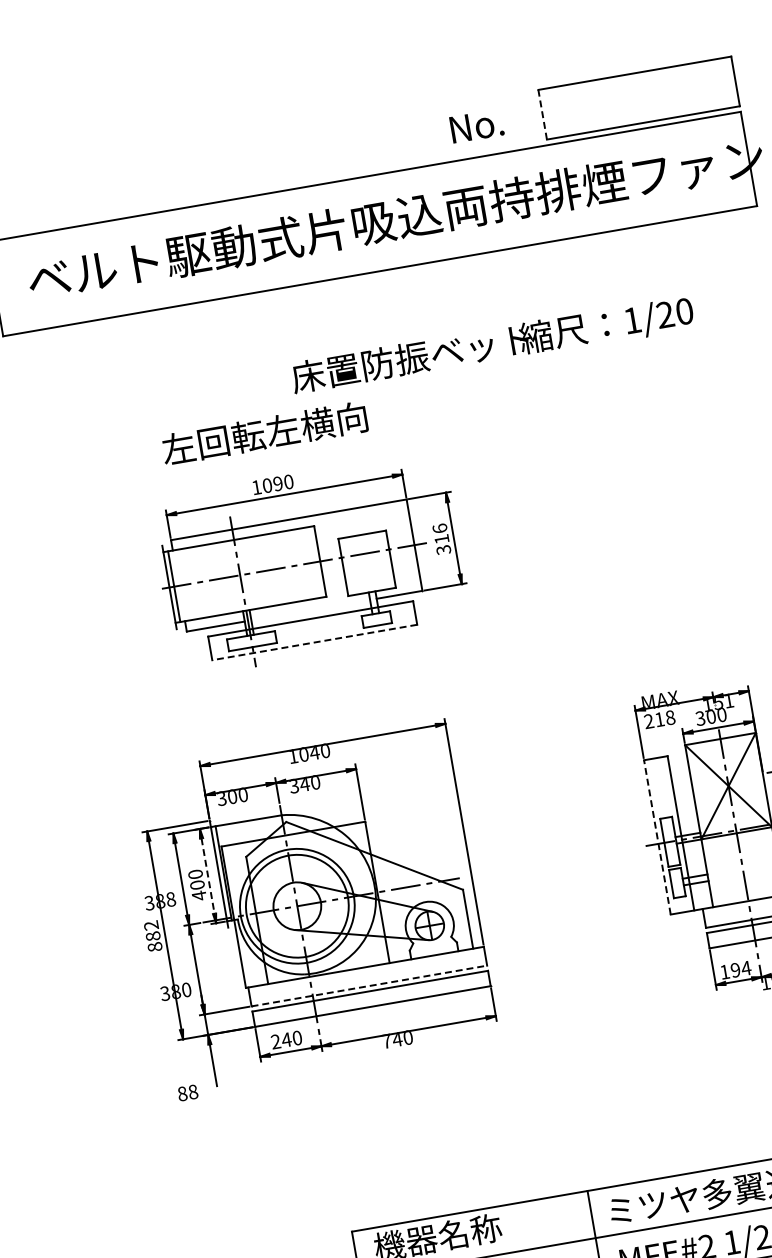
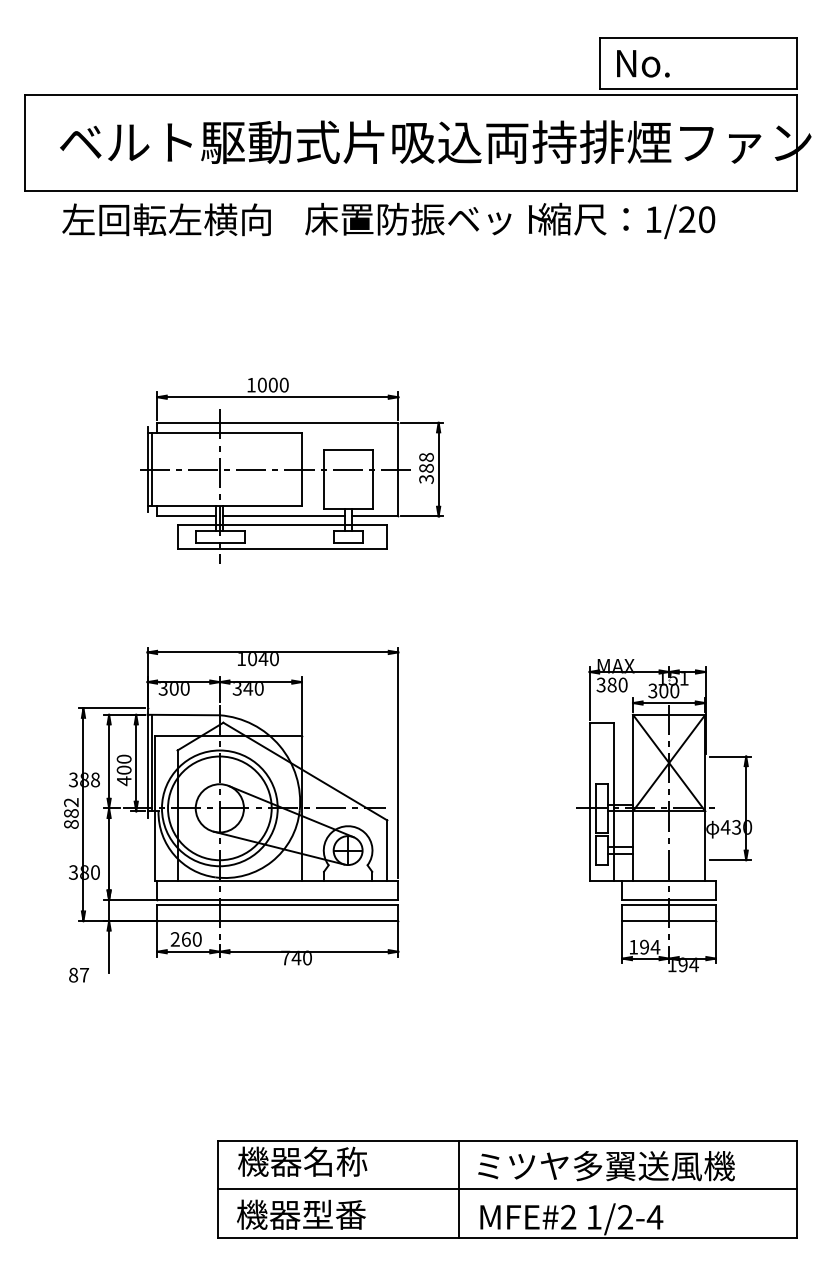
line: (542, 114) -> (599, 63), dashed -> solid
text: (477, 125) -> (643, 63), moved
text: (492, 345) -> (510, 220), moved
text: (264, 433) -> (166, 219), moved
text: (277, 483) -> (272, 384), 1090 -> 1000
text: (440, 533) -> (426, 462), 316 -> 388
line: (310, 610) -> (283, 516), added
line: (314, 642) -> (282, 549), dashed -> solid
text: (659, 719) -> (611, 684), 218 -> 380
line: (657, 837) -> (589, 801), dashed -> solid
line: (208, 876) -> (136, 763), dashed -> solid
line: (369, 986) -> (277, 900), dashed -> solid
text: (286, 1039) -> (186, 939), 240 -> 260
text: (193, 1091) -> (84, 974), 88 -> 87

